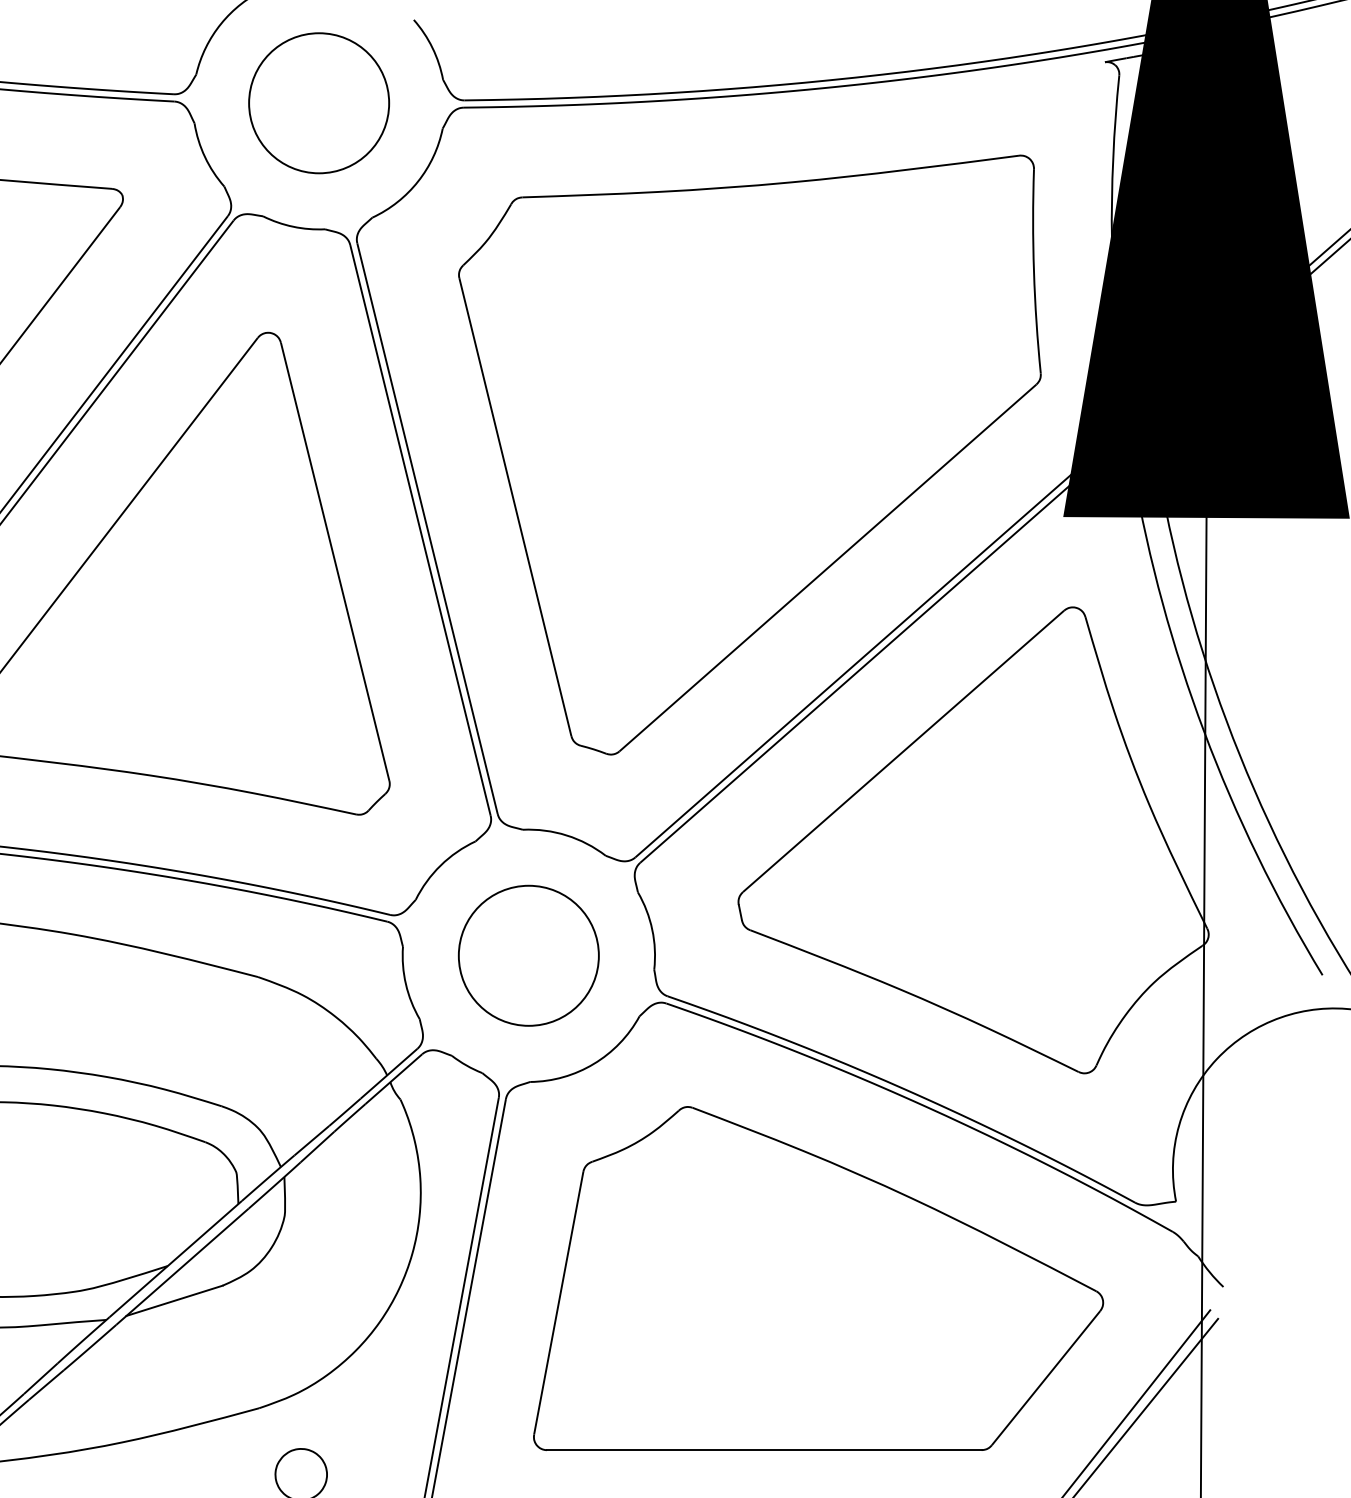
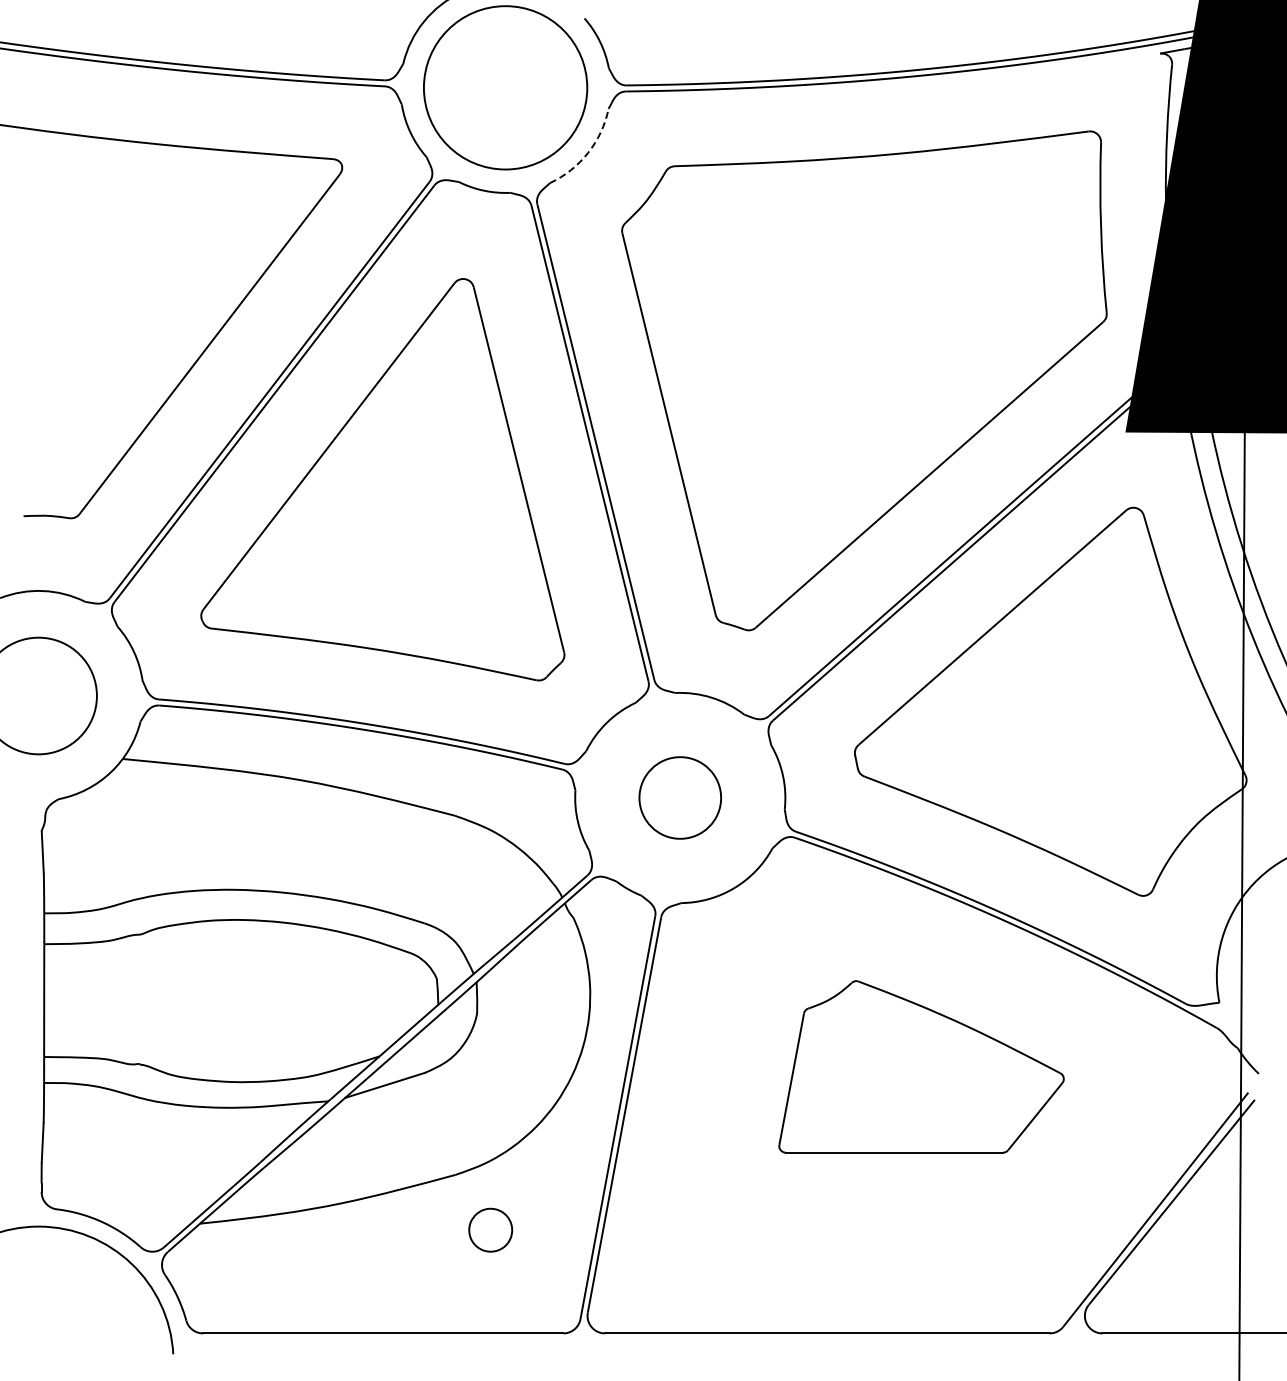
circle: (319, 102) -> (505, 87), size x1.4
arc: (418, 182) -> (588, 153), solid -> dashed
circle: (527, 955) -> (679, 797), size x0.7
part: (818, 1278) -> (921, 1066), size x0.6

